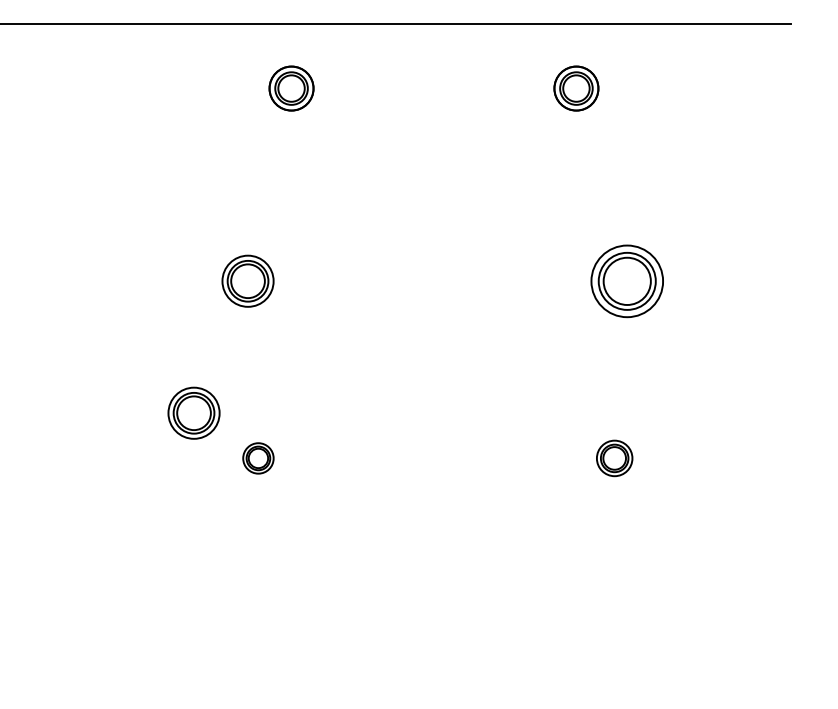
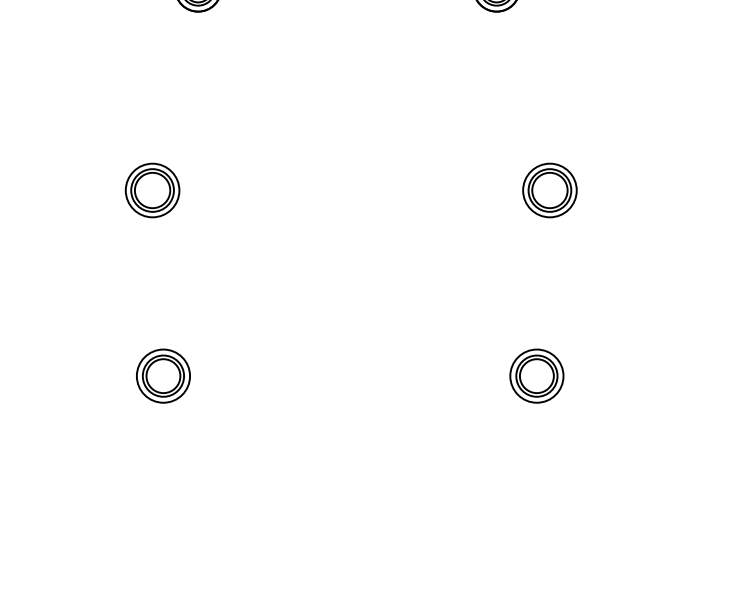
part: (626, 280) -> (549, 189), size x0.71
part: (193, 412) -> (95, 328), removed
part: (258, 458) -> (163, 376), size x1.67
part: (614, 458) -> (536, 376), size x1.43

